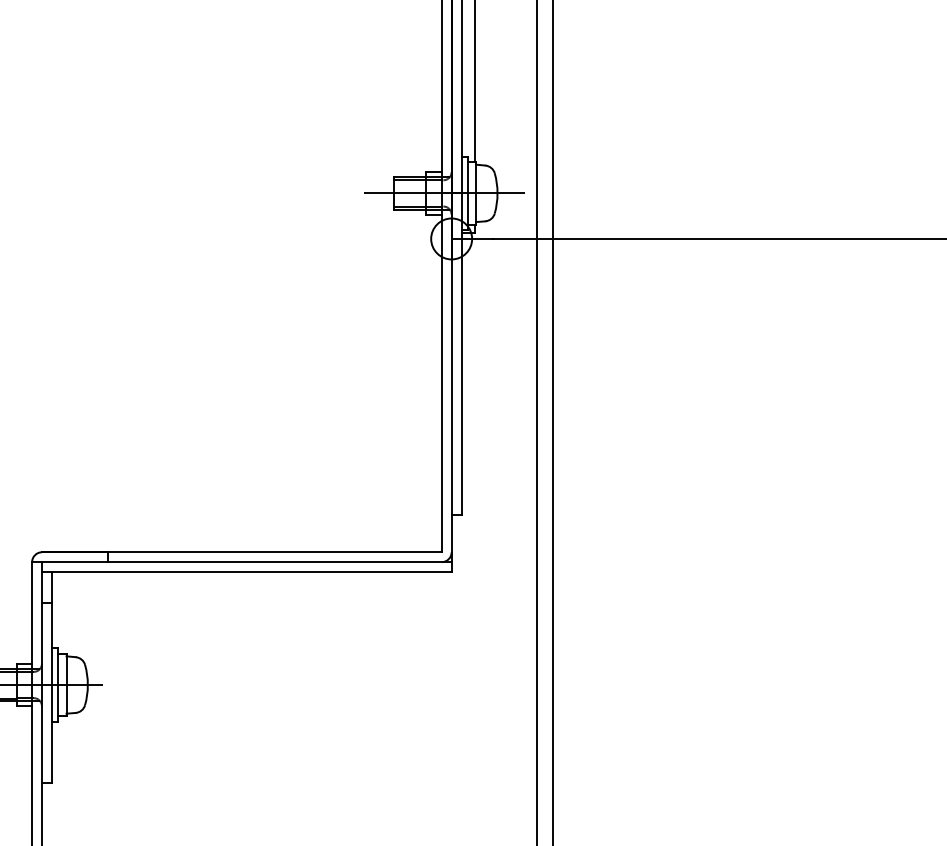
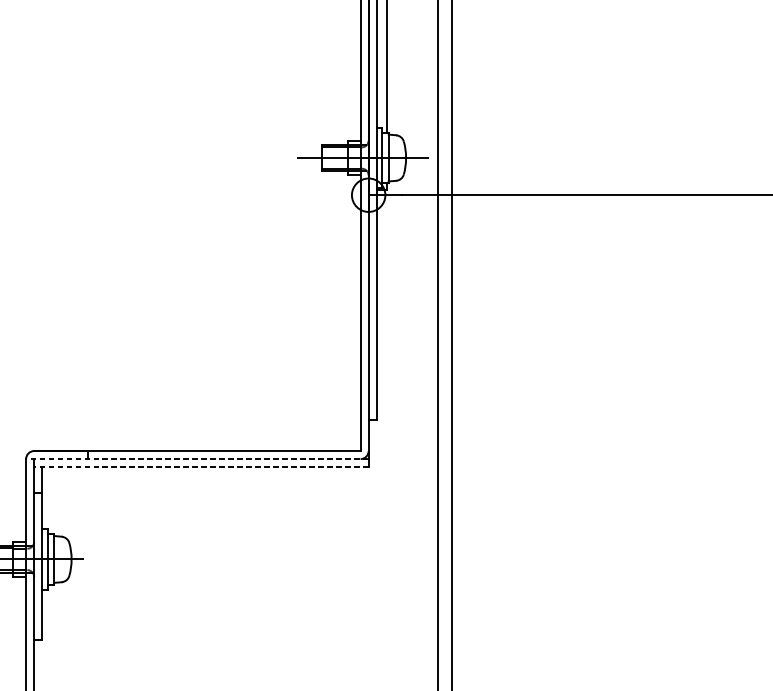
line: (241, 562) -> (197, 459), solid -> dashed
line: (246, 571) -> (201, 466), solid -> dashed

